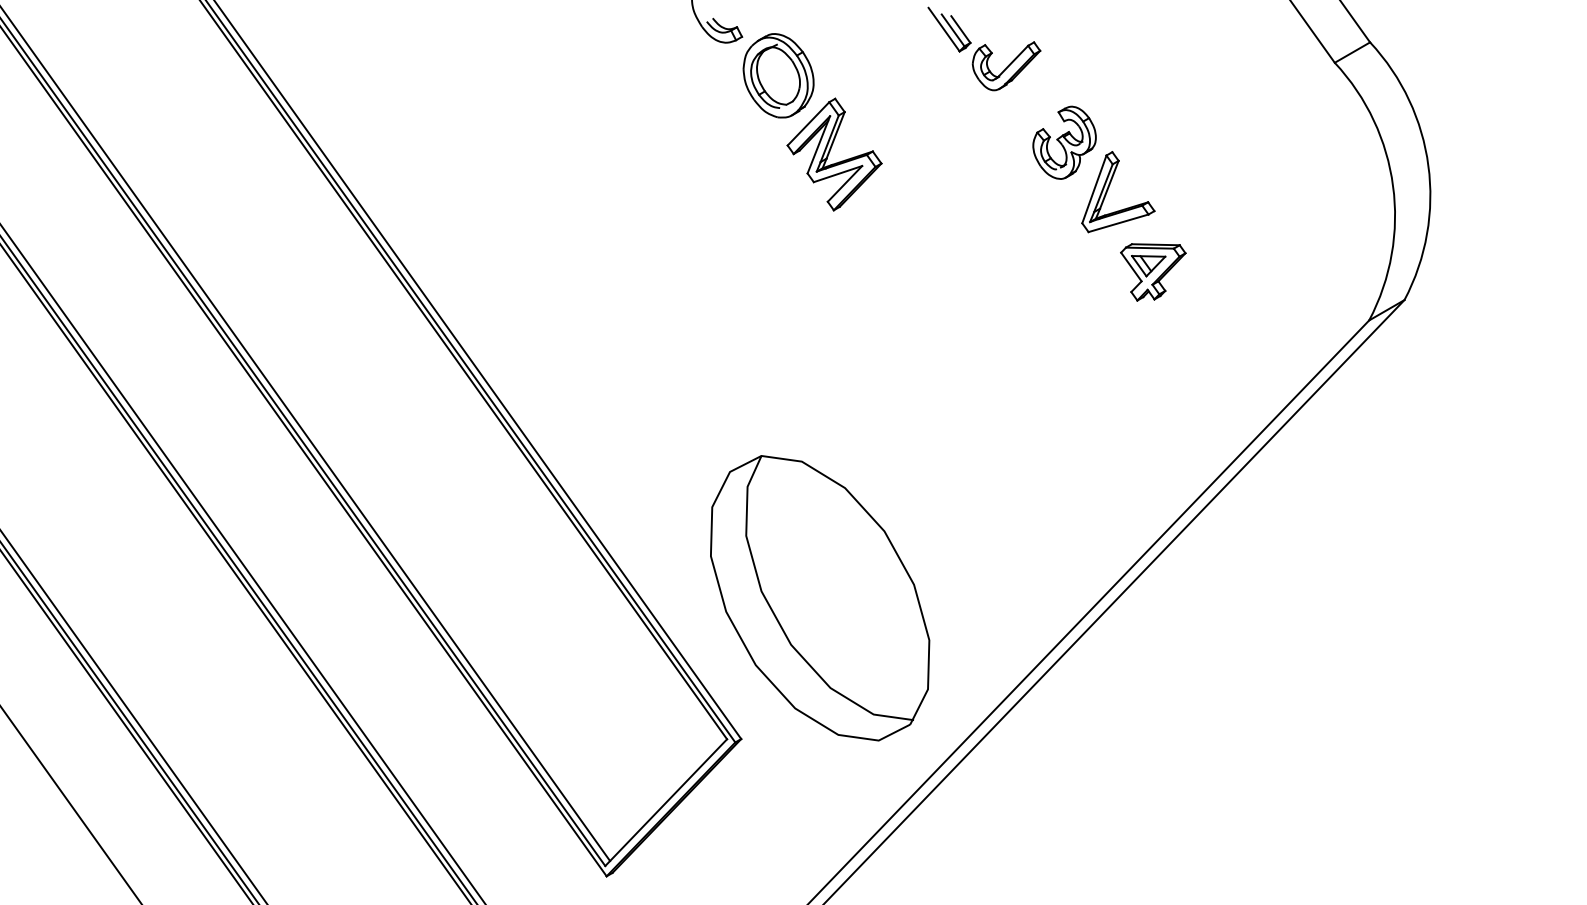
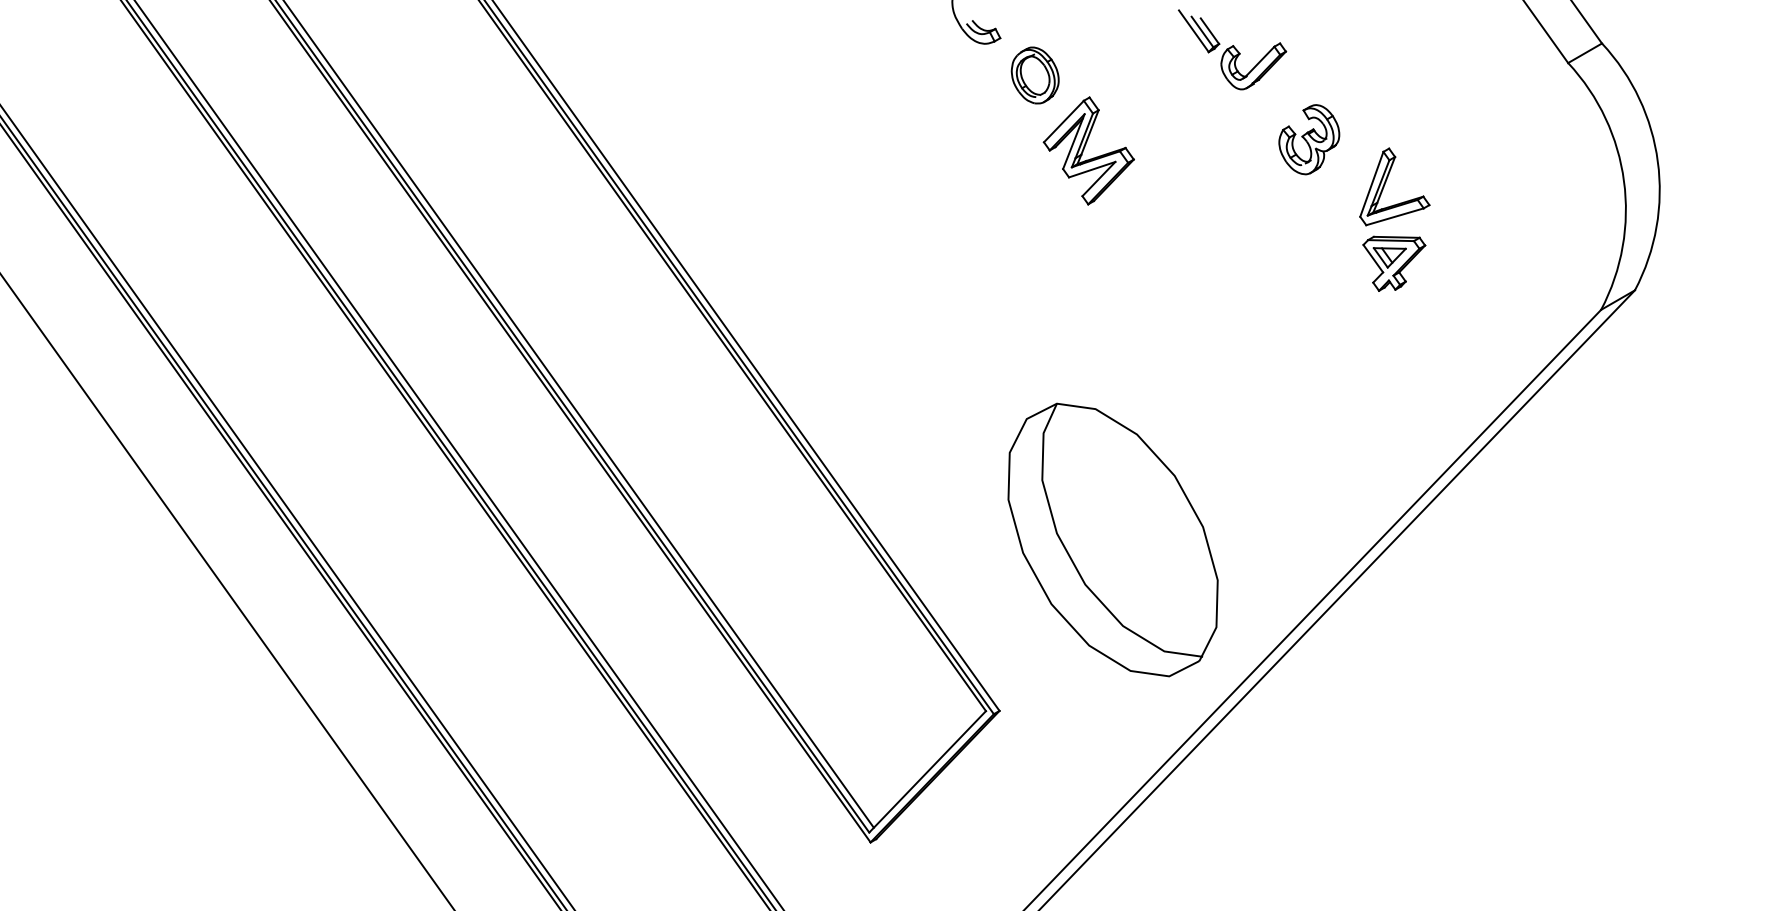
part: (777, 75) -> (1034, 75), size x0.7
part: (1109, 187) -> (1386, 182), moved
part: (819, 597) -> (1112, 539), moved

